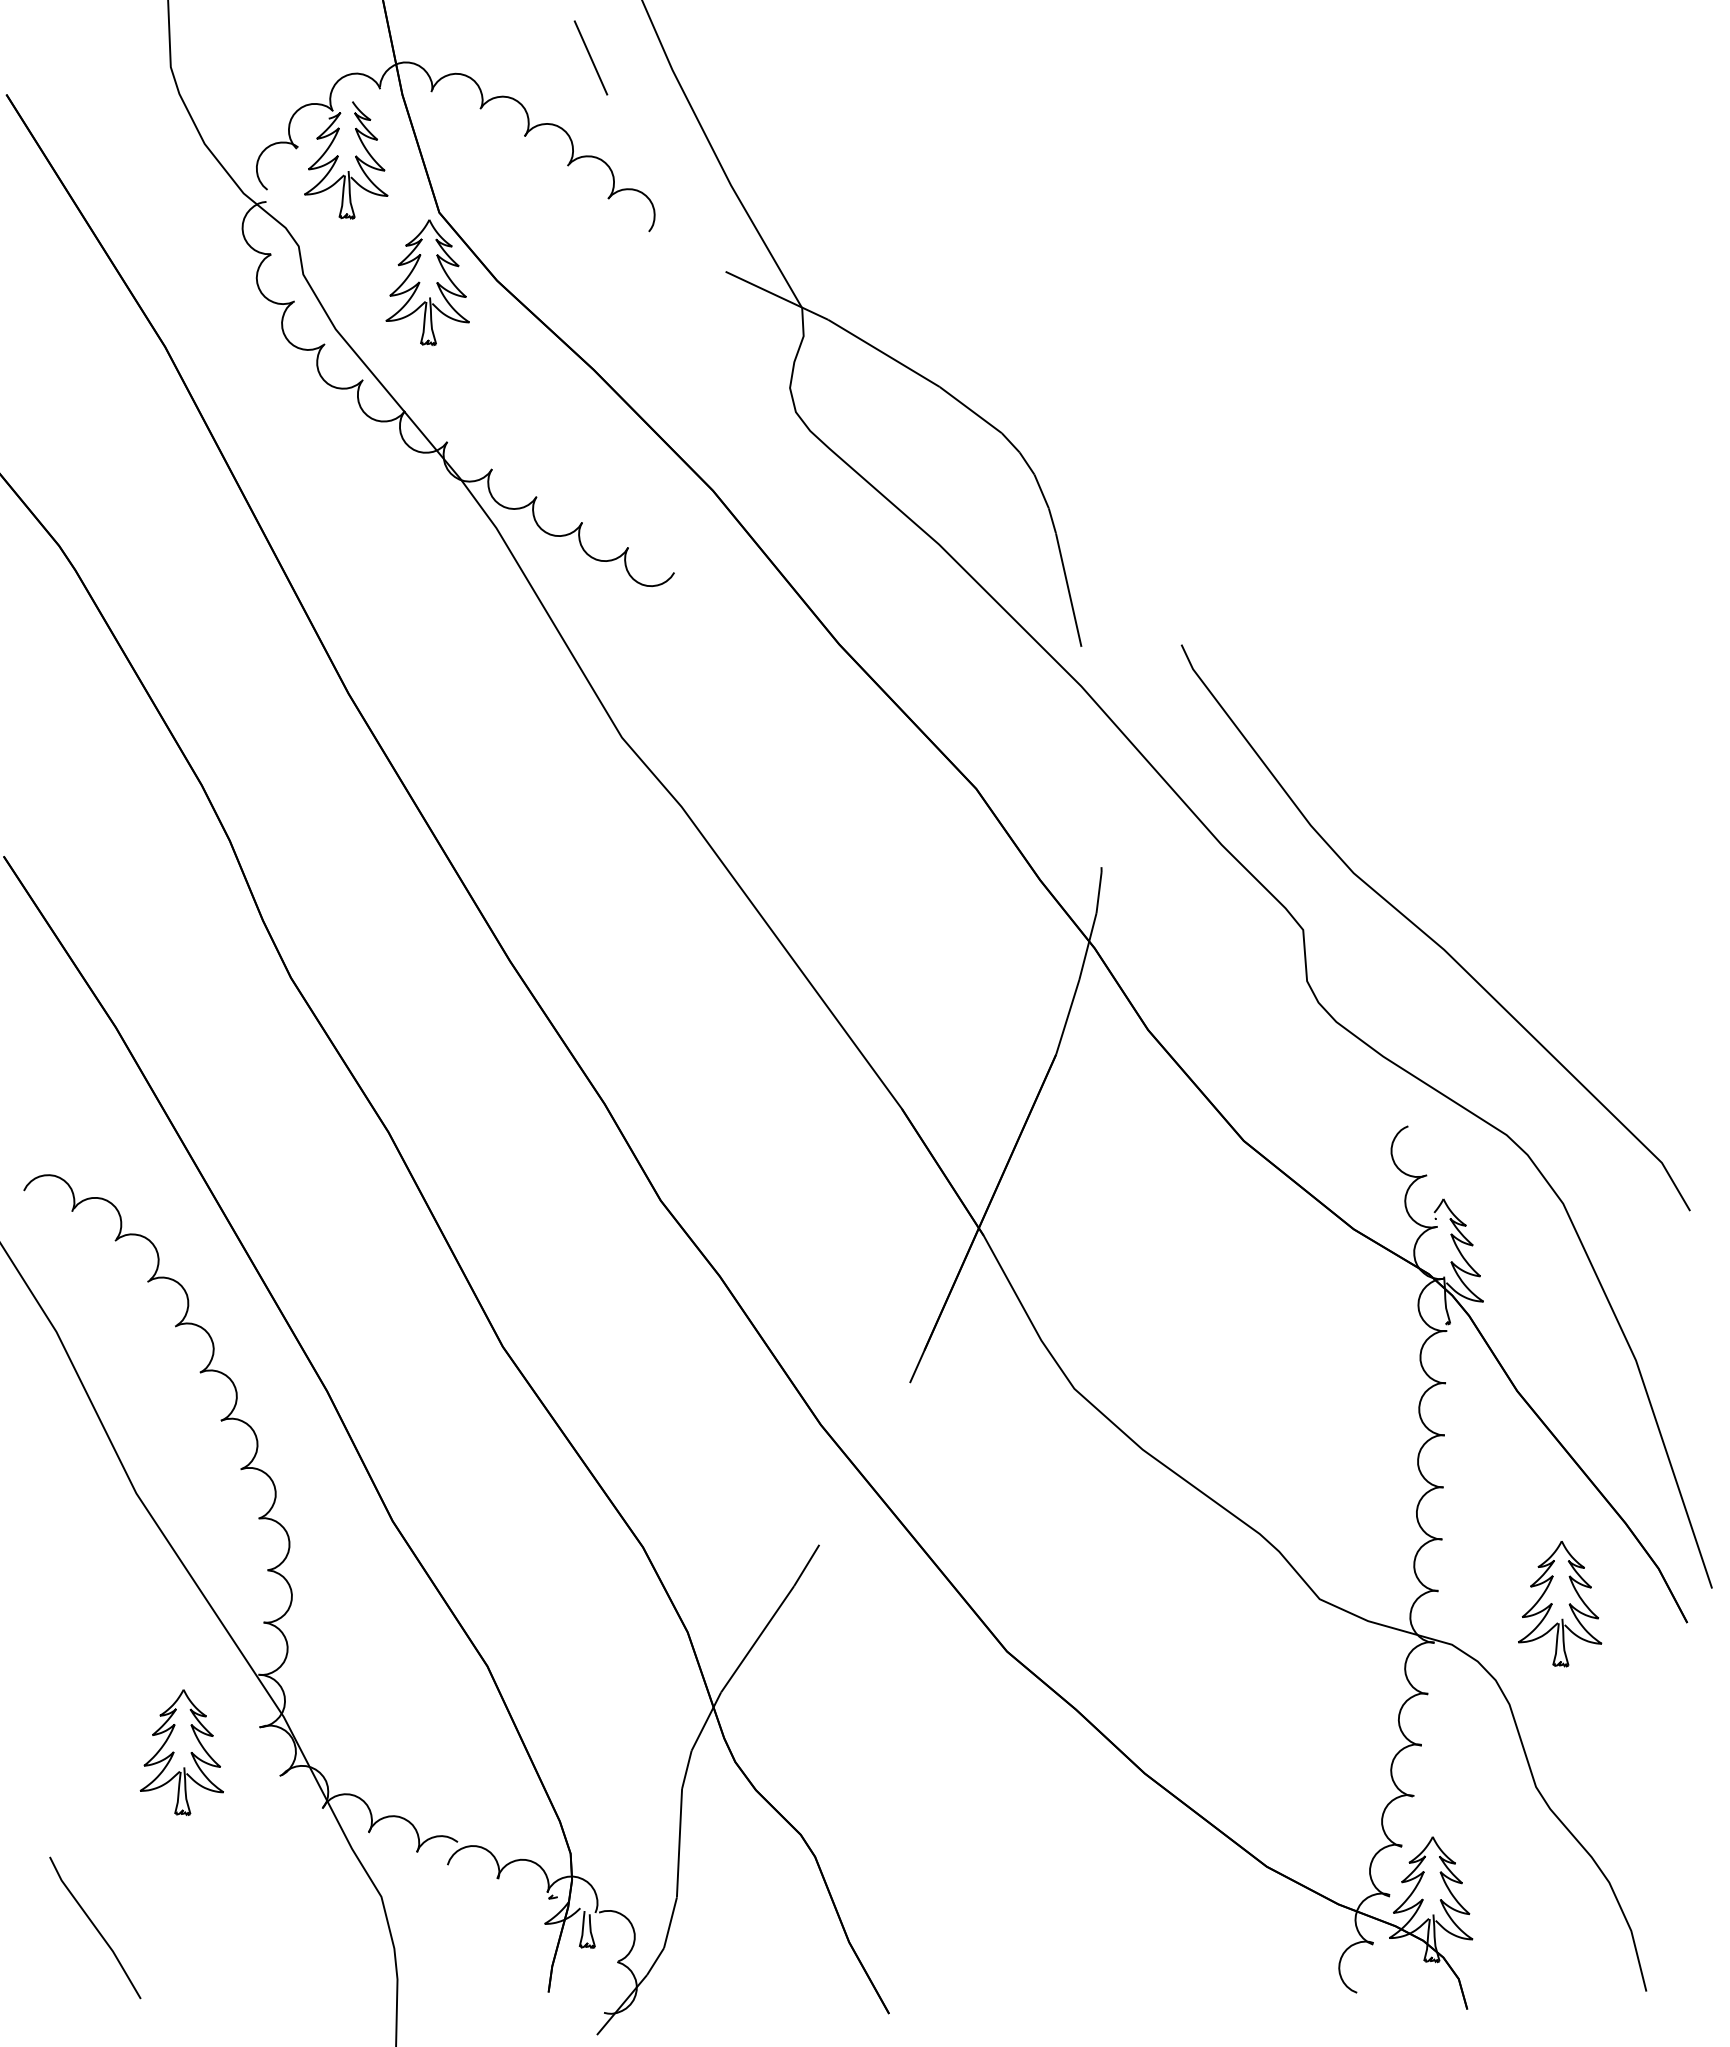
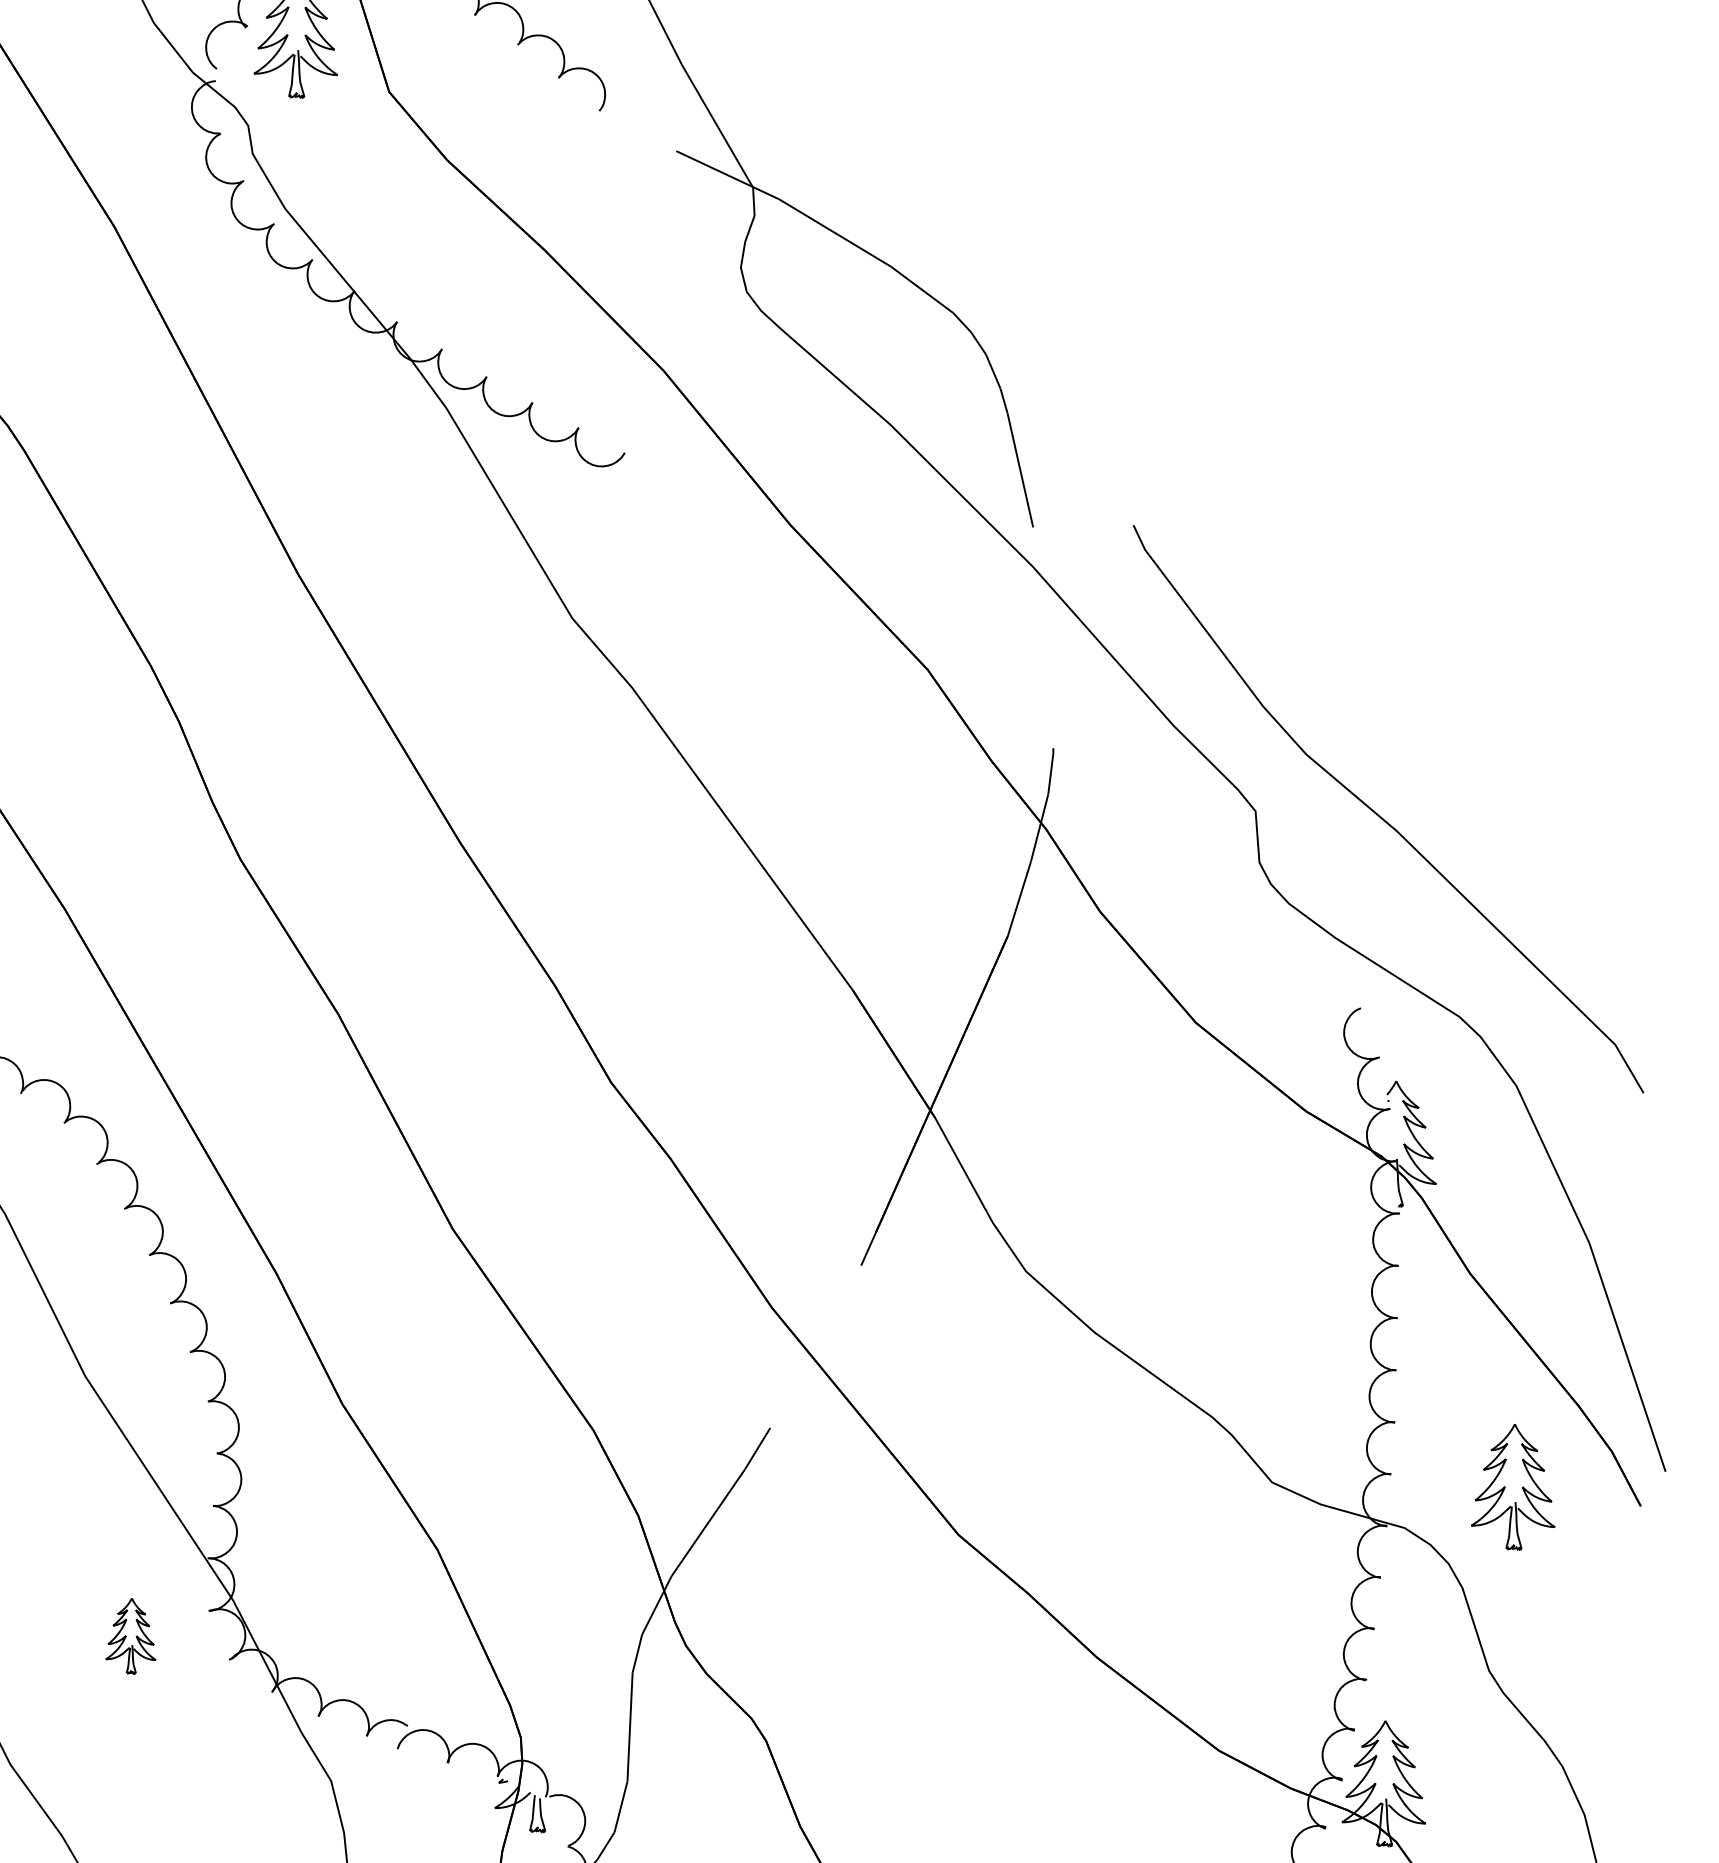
part: (427, 282) -> (377, 161), removed
part: (181, 1752) -> (130, 1636), size x0.6

